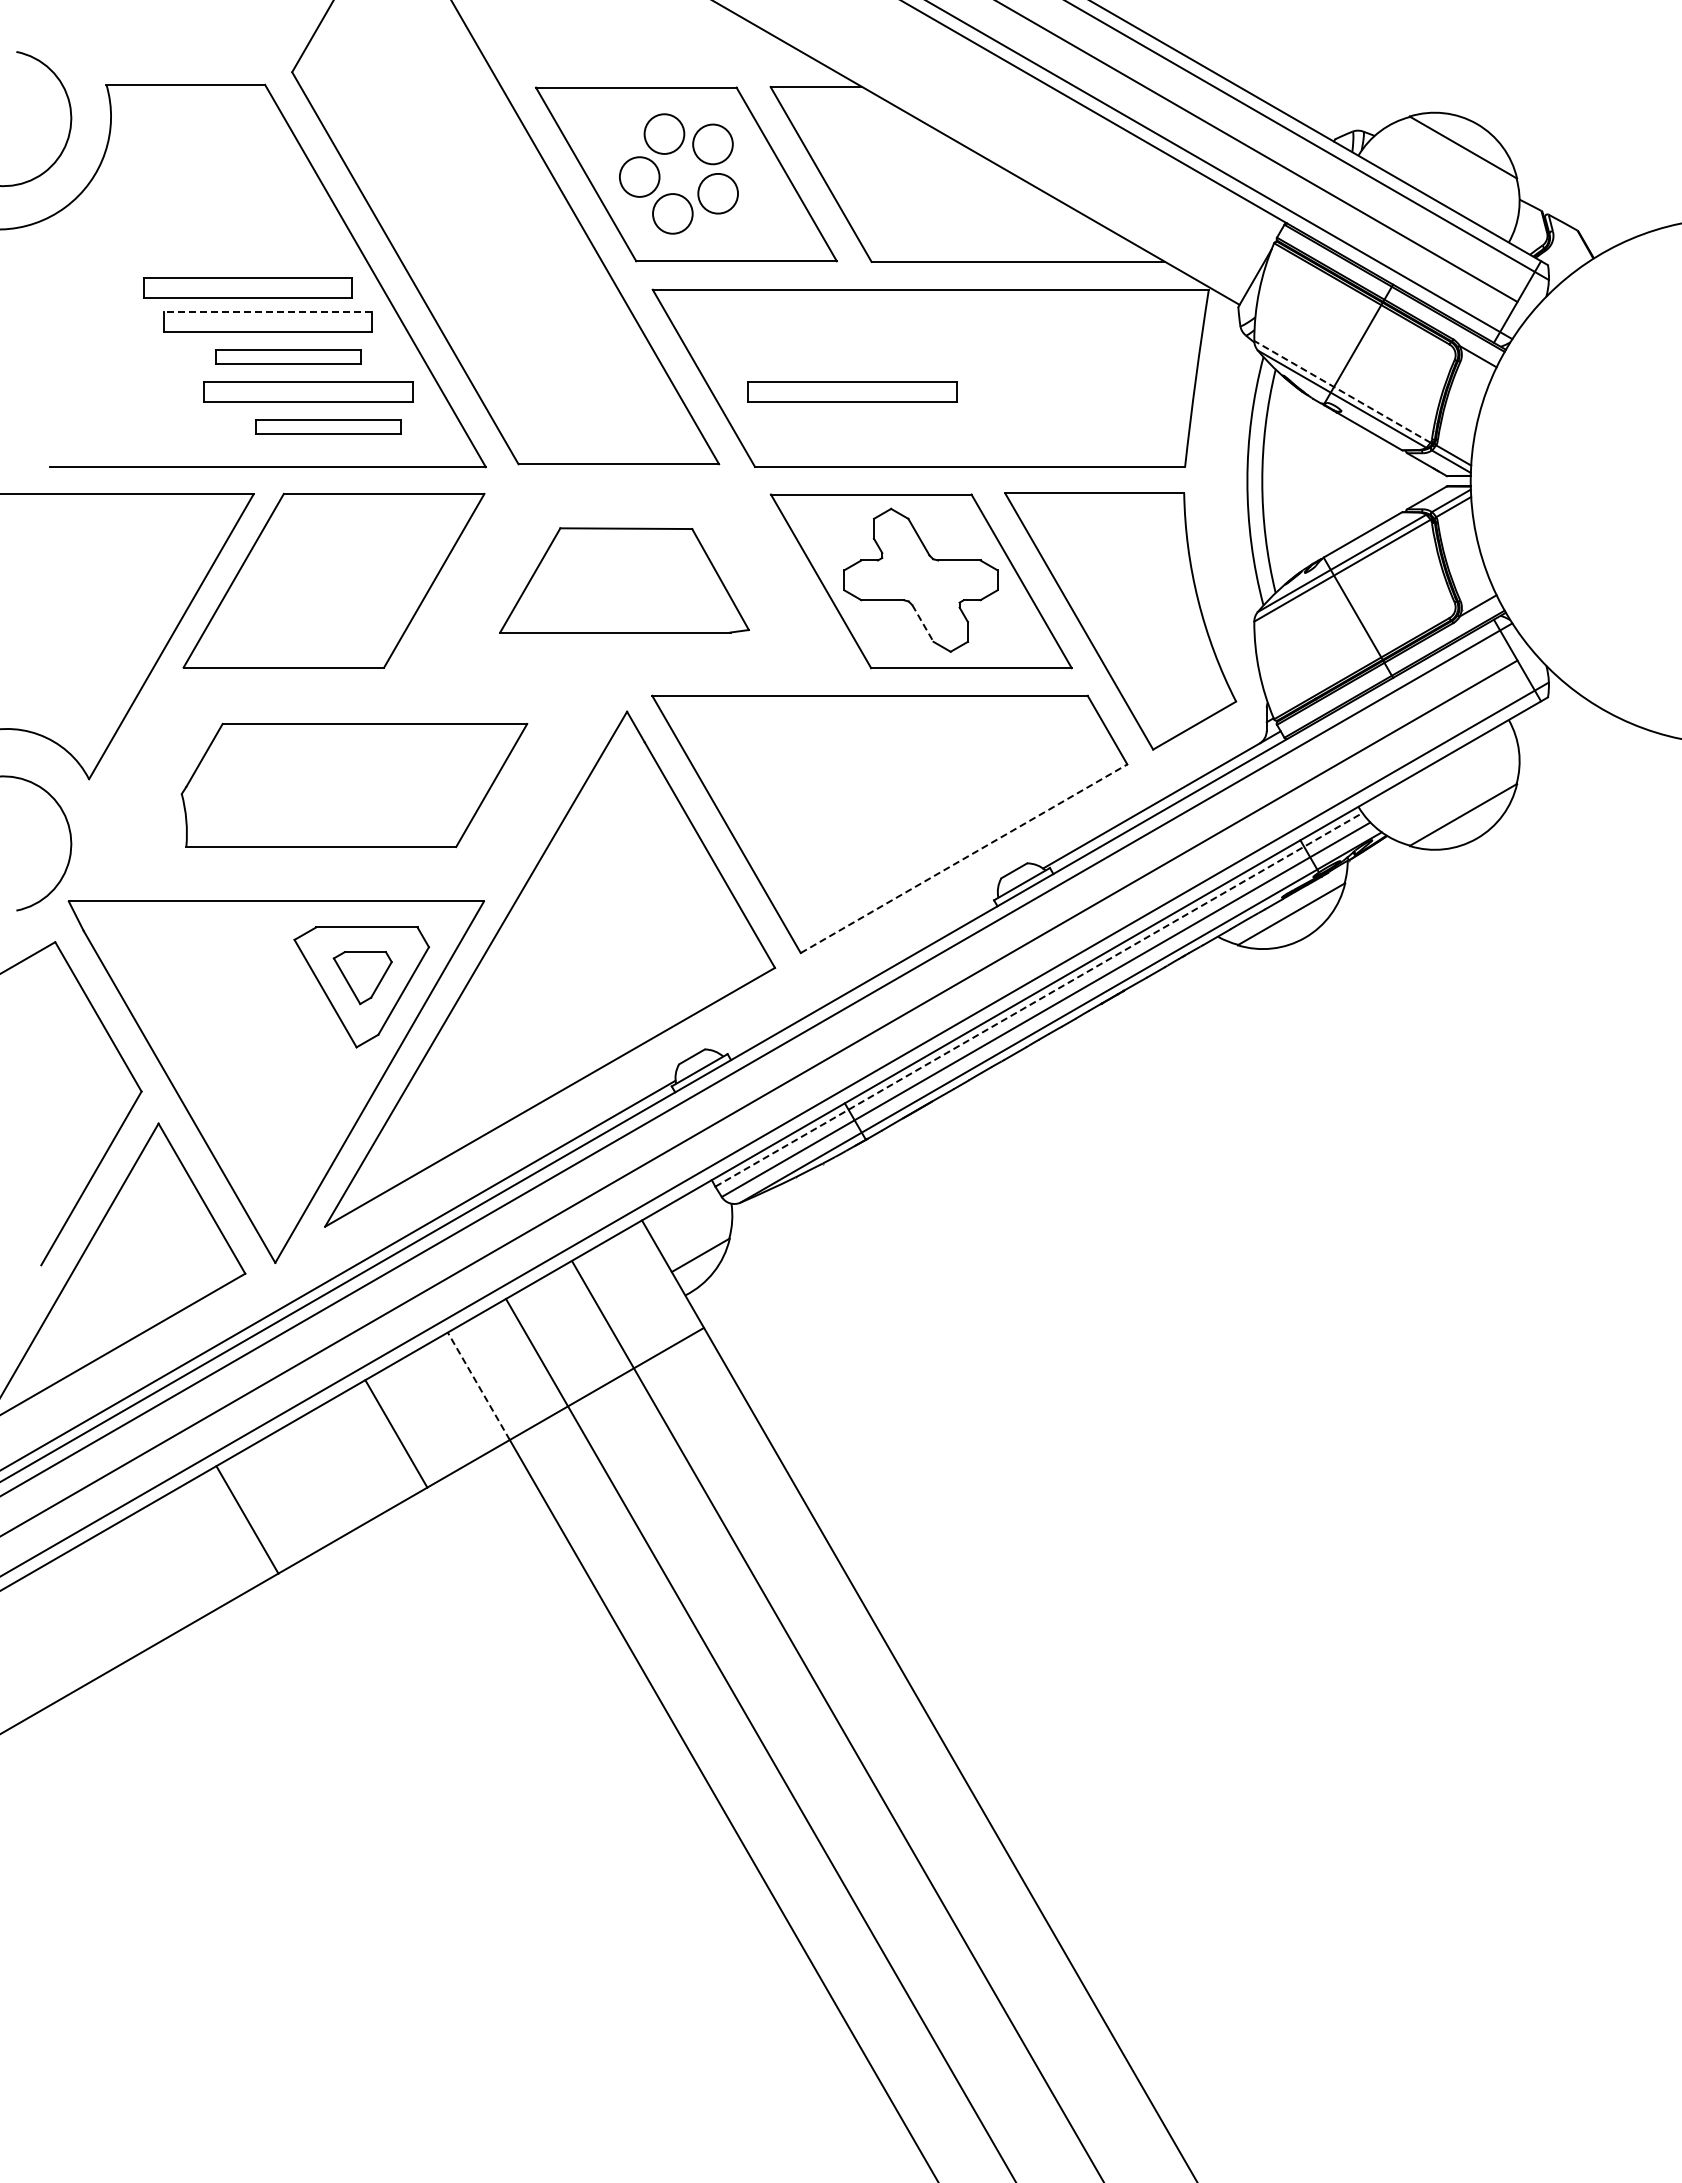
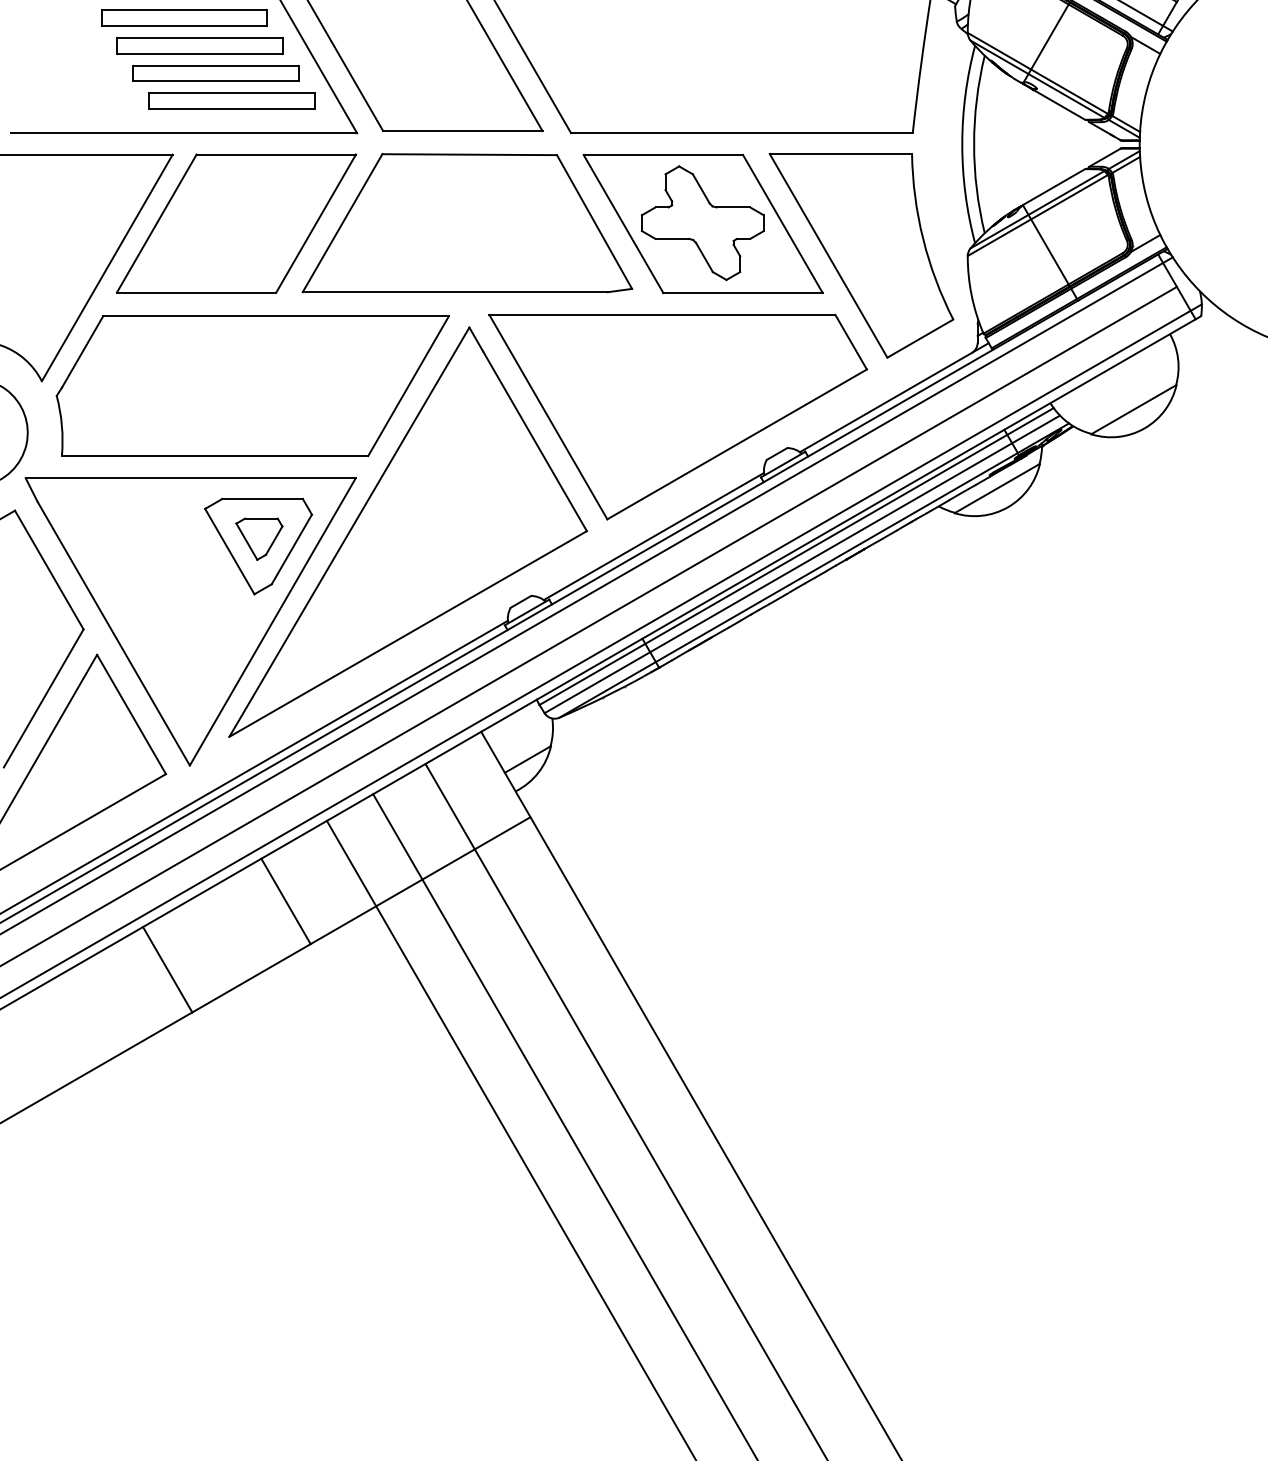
line: (267, 312) -> (183, 10), dashed -> solid
part: (288, 356) -> (200, 45), size x1.43
part: (852, 391) -> (648, 73), removed
line: (1342, 391) -> (1037, 73), dashed -> solid
part: (328, 426) -> (232, 100), size x1.43
part: (624, 580) -> (467, 223), size x1.67
line: (923, 623) -> (704, 257), dashed -> solid
part: (354, 785) -> (252, 386), size x1.43
line: (964, 858) -> (737, 444), dashed -> solid
line: (858, 974) -> (653, 536), added
line: (1038, 999) -> (796, 556), dashed -> solid
line: (478, 1385) -> (351, 862), dashed -> solid

